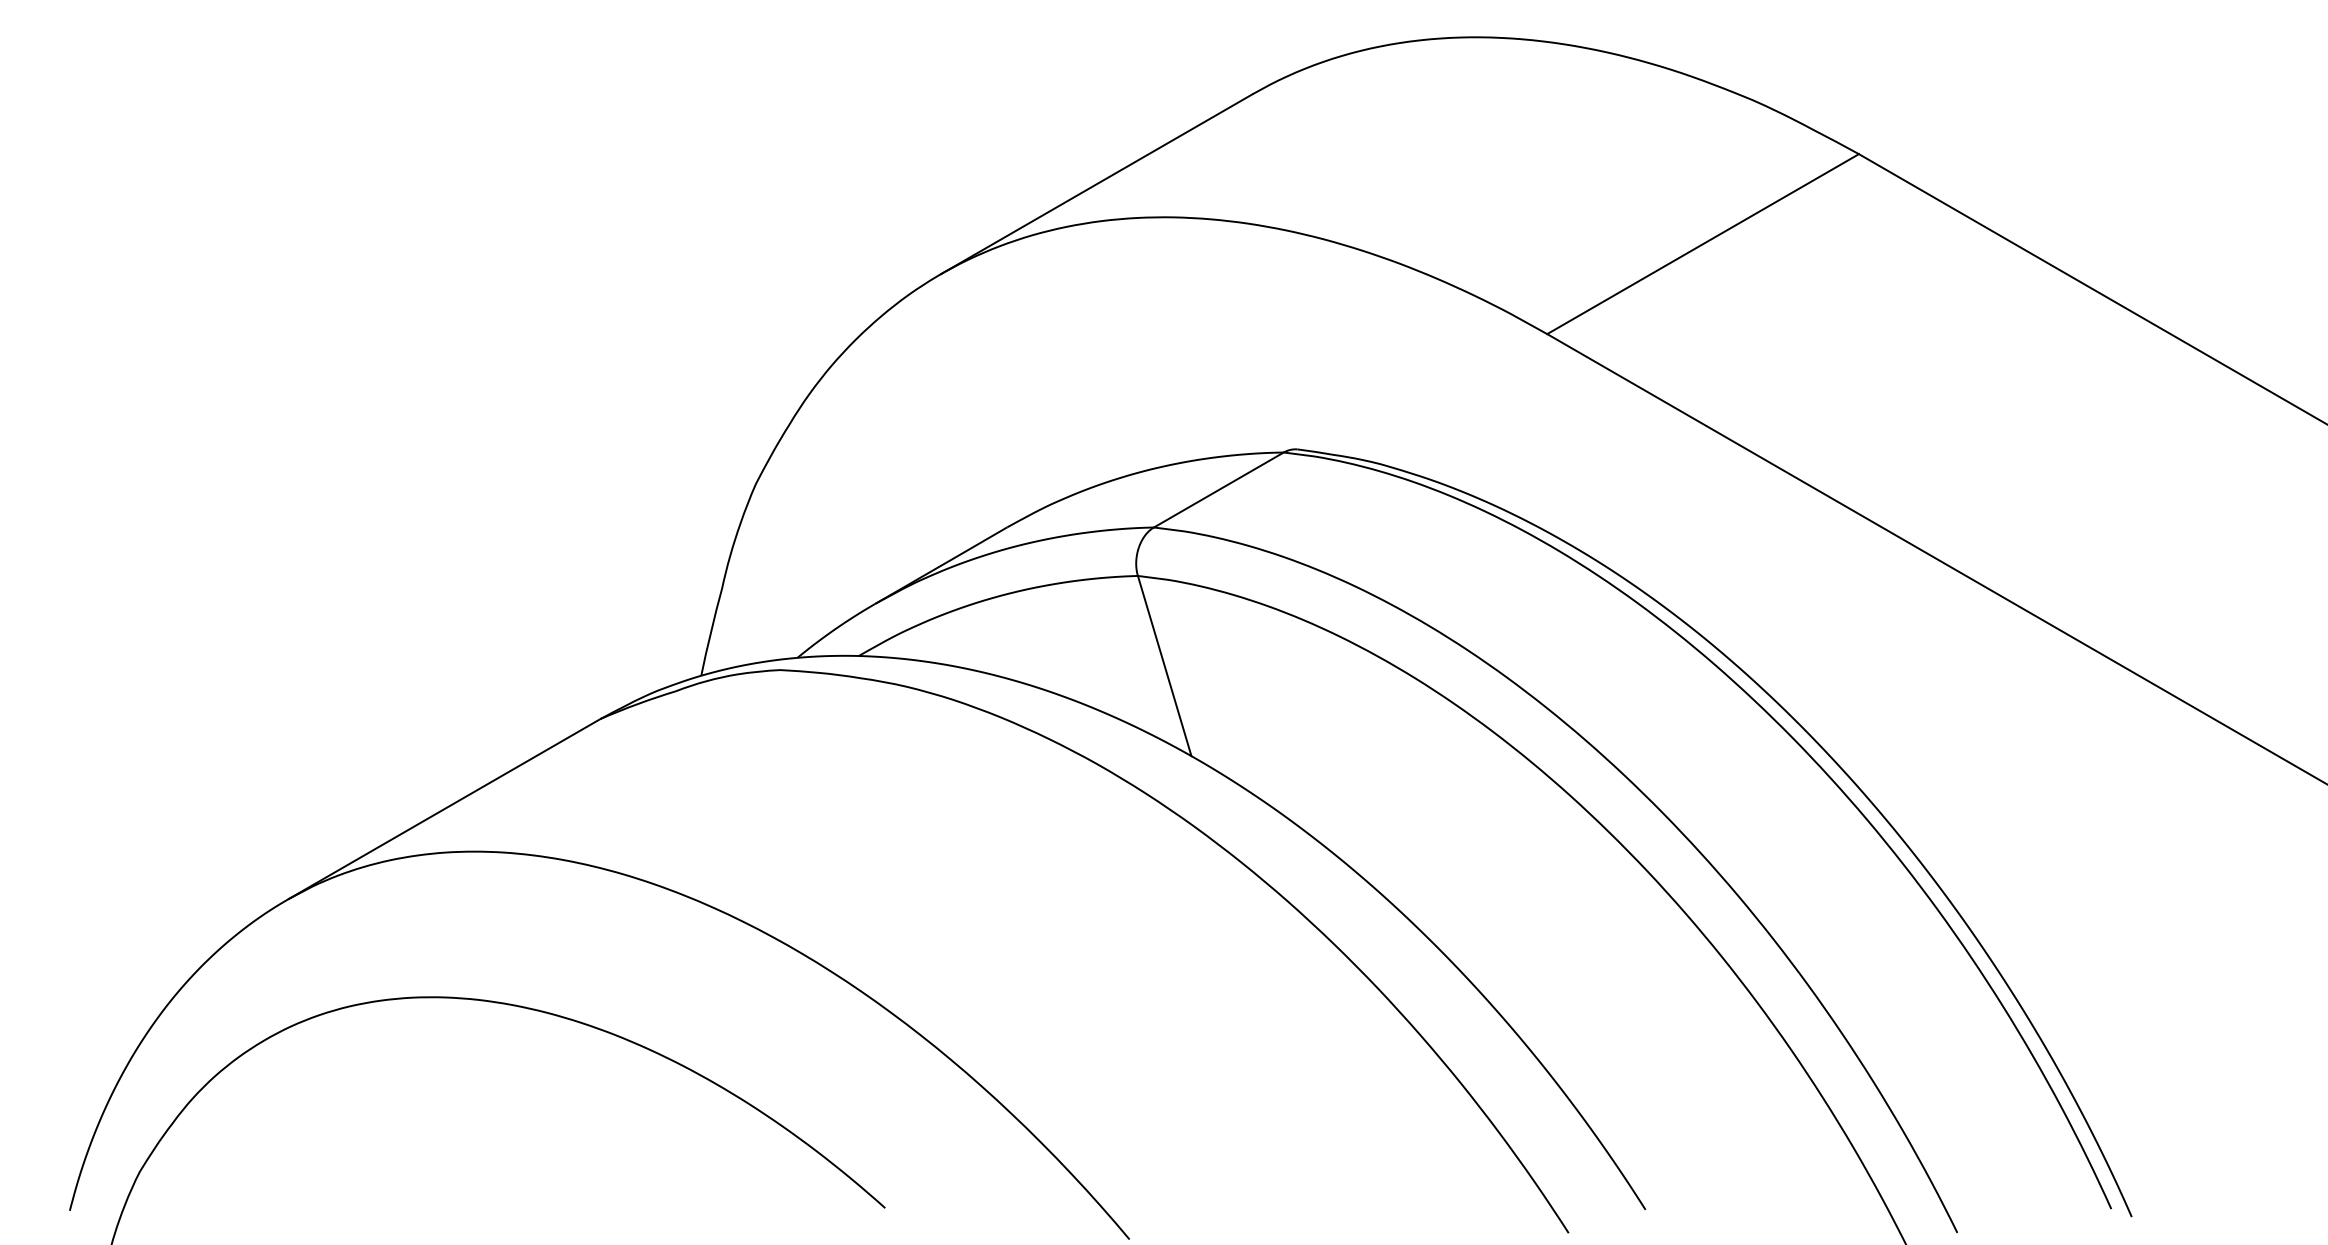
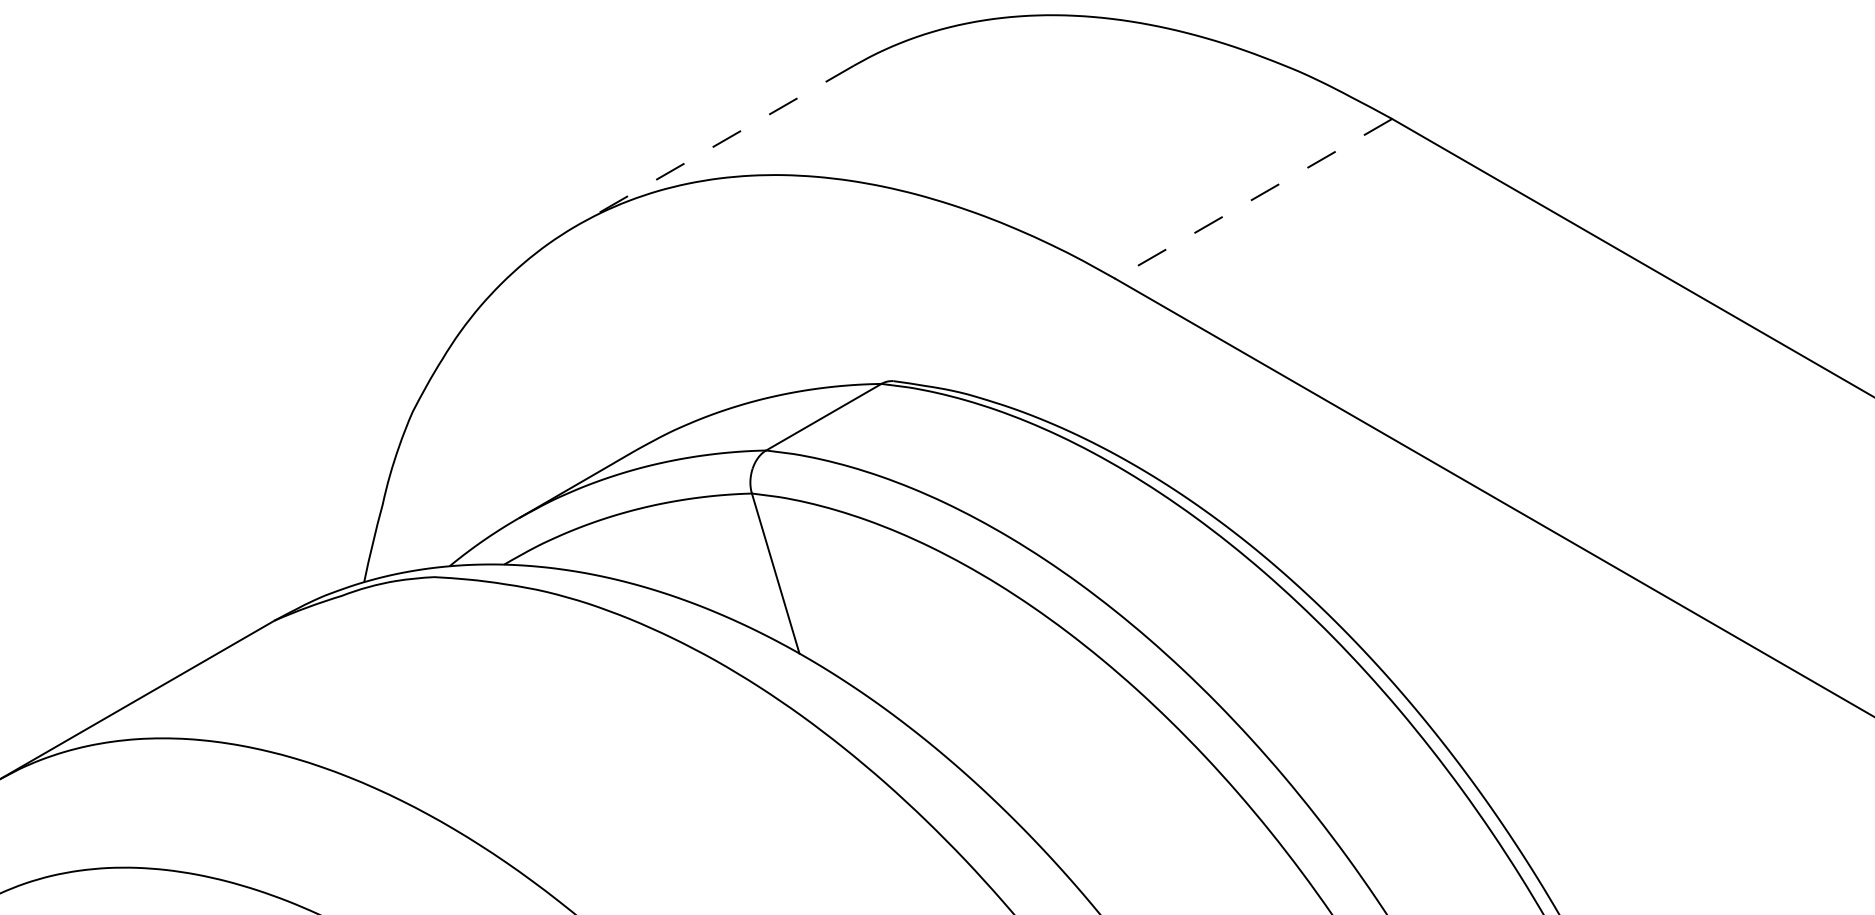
line: (1096, 184) -> (715, 145), solid -> dashed
line: (1703, 244) -> (1254, 199), solid -> dashed

